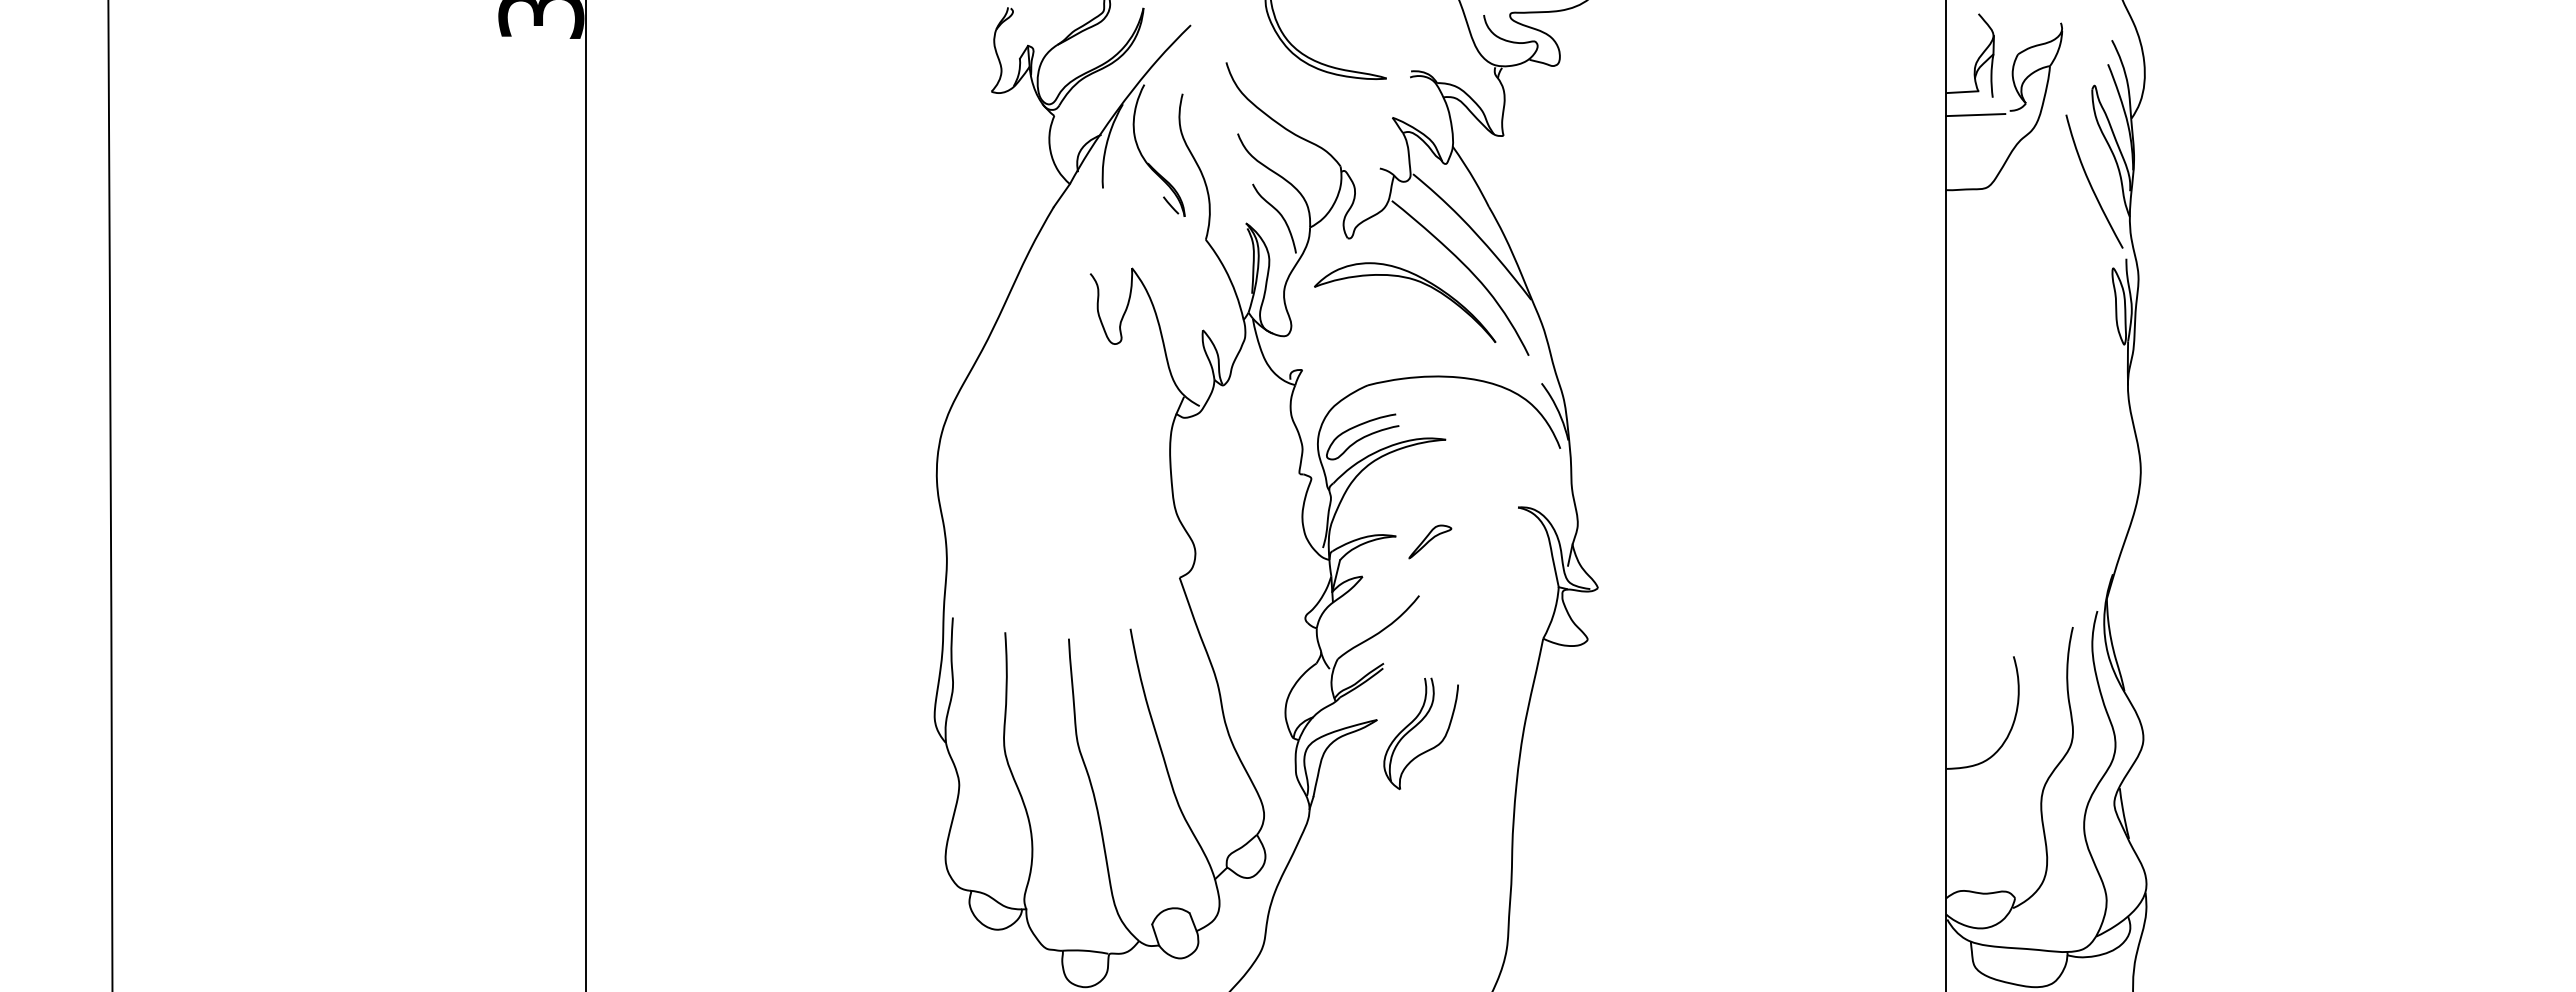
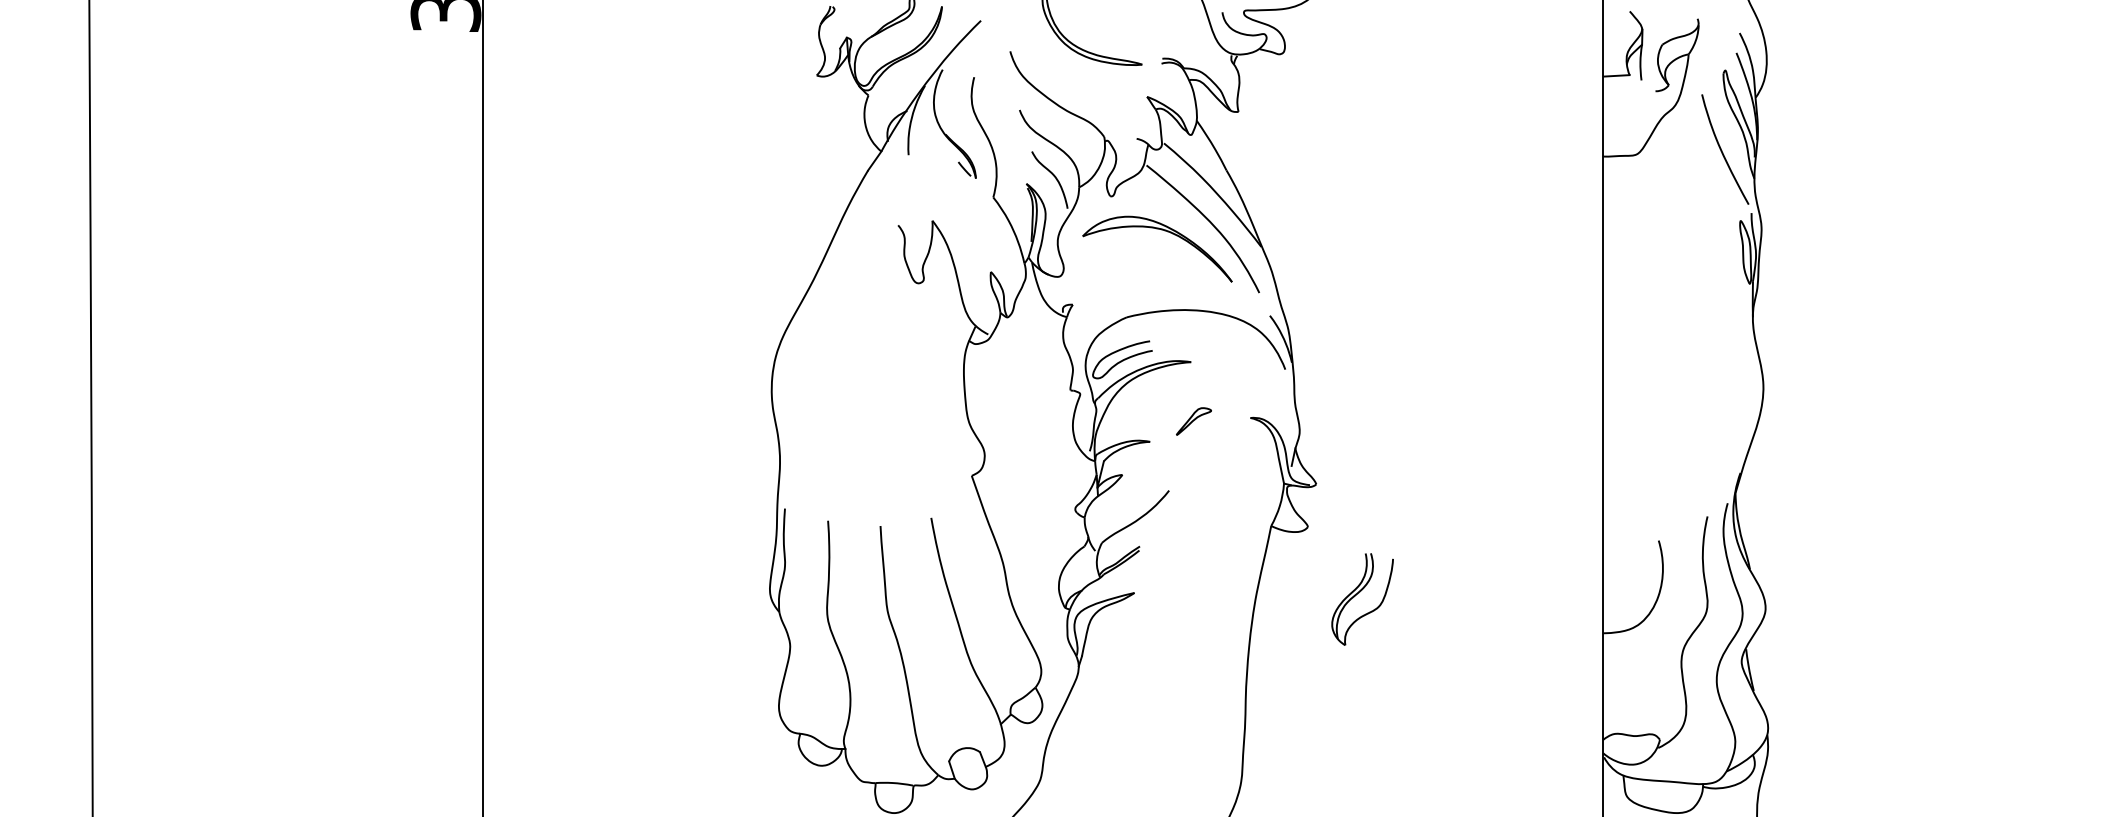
line: (1975, 115) -> (1627, 95), removed
part: (1430, 541) -> (1194, 421), moved
part: (1415, 727) -> (1357, 594), moved

